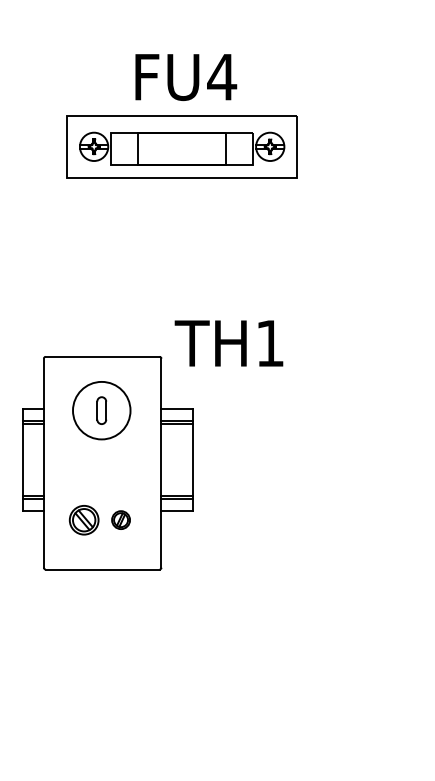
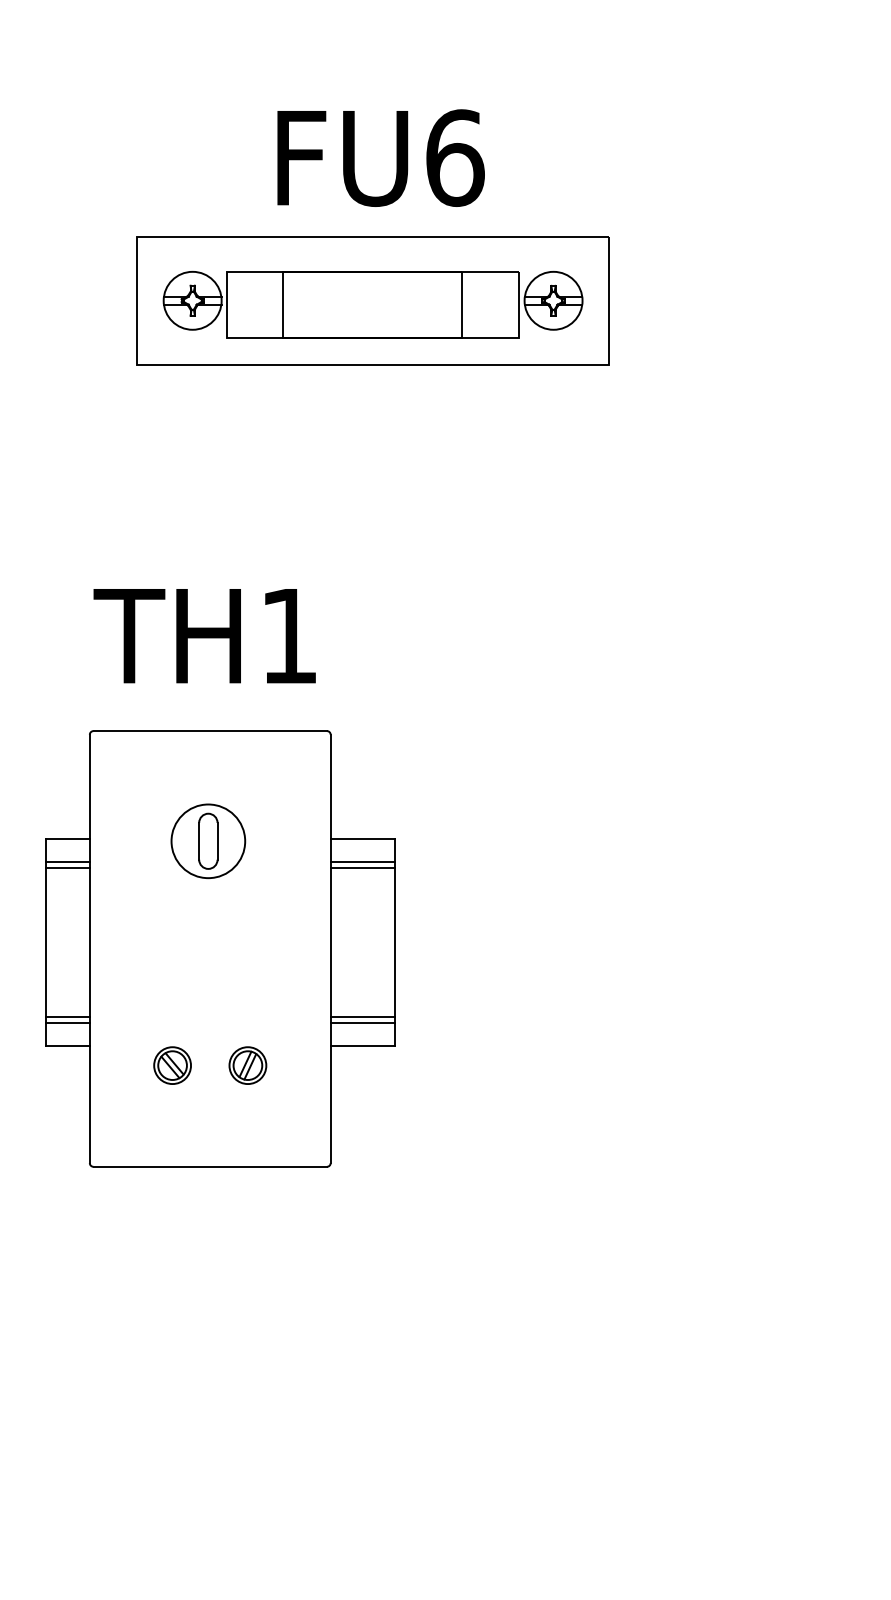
text: (222, 76) -> (455, 156), FU4 -> FU6
text: (228, 343) -> (203, 636), moved
circle: (101, 410) -> (207, 840), size x0.62
part: (84, 519) -> (172, 1064), size x0.62

